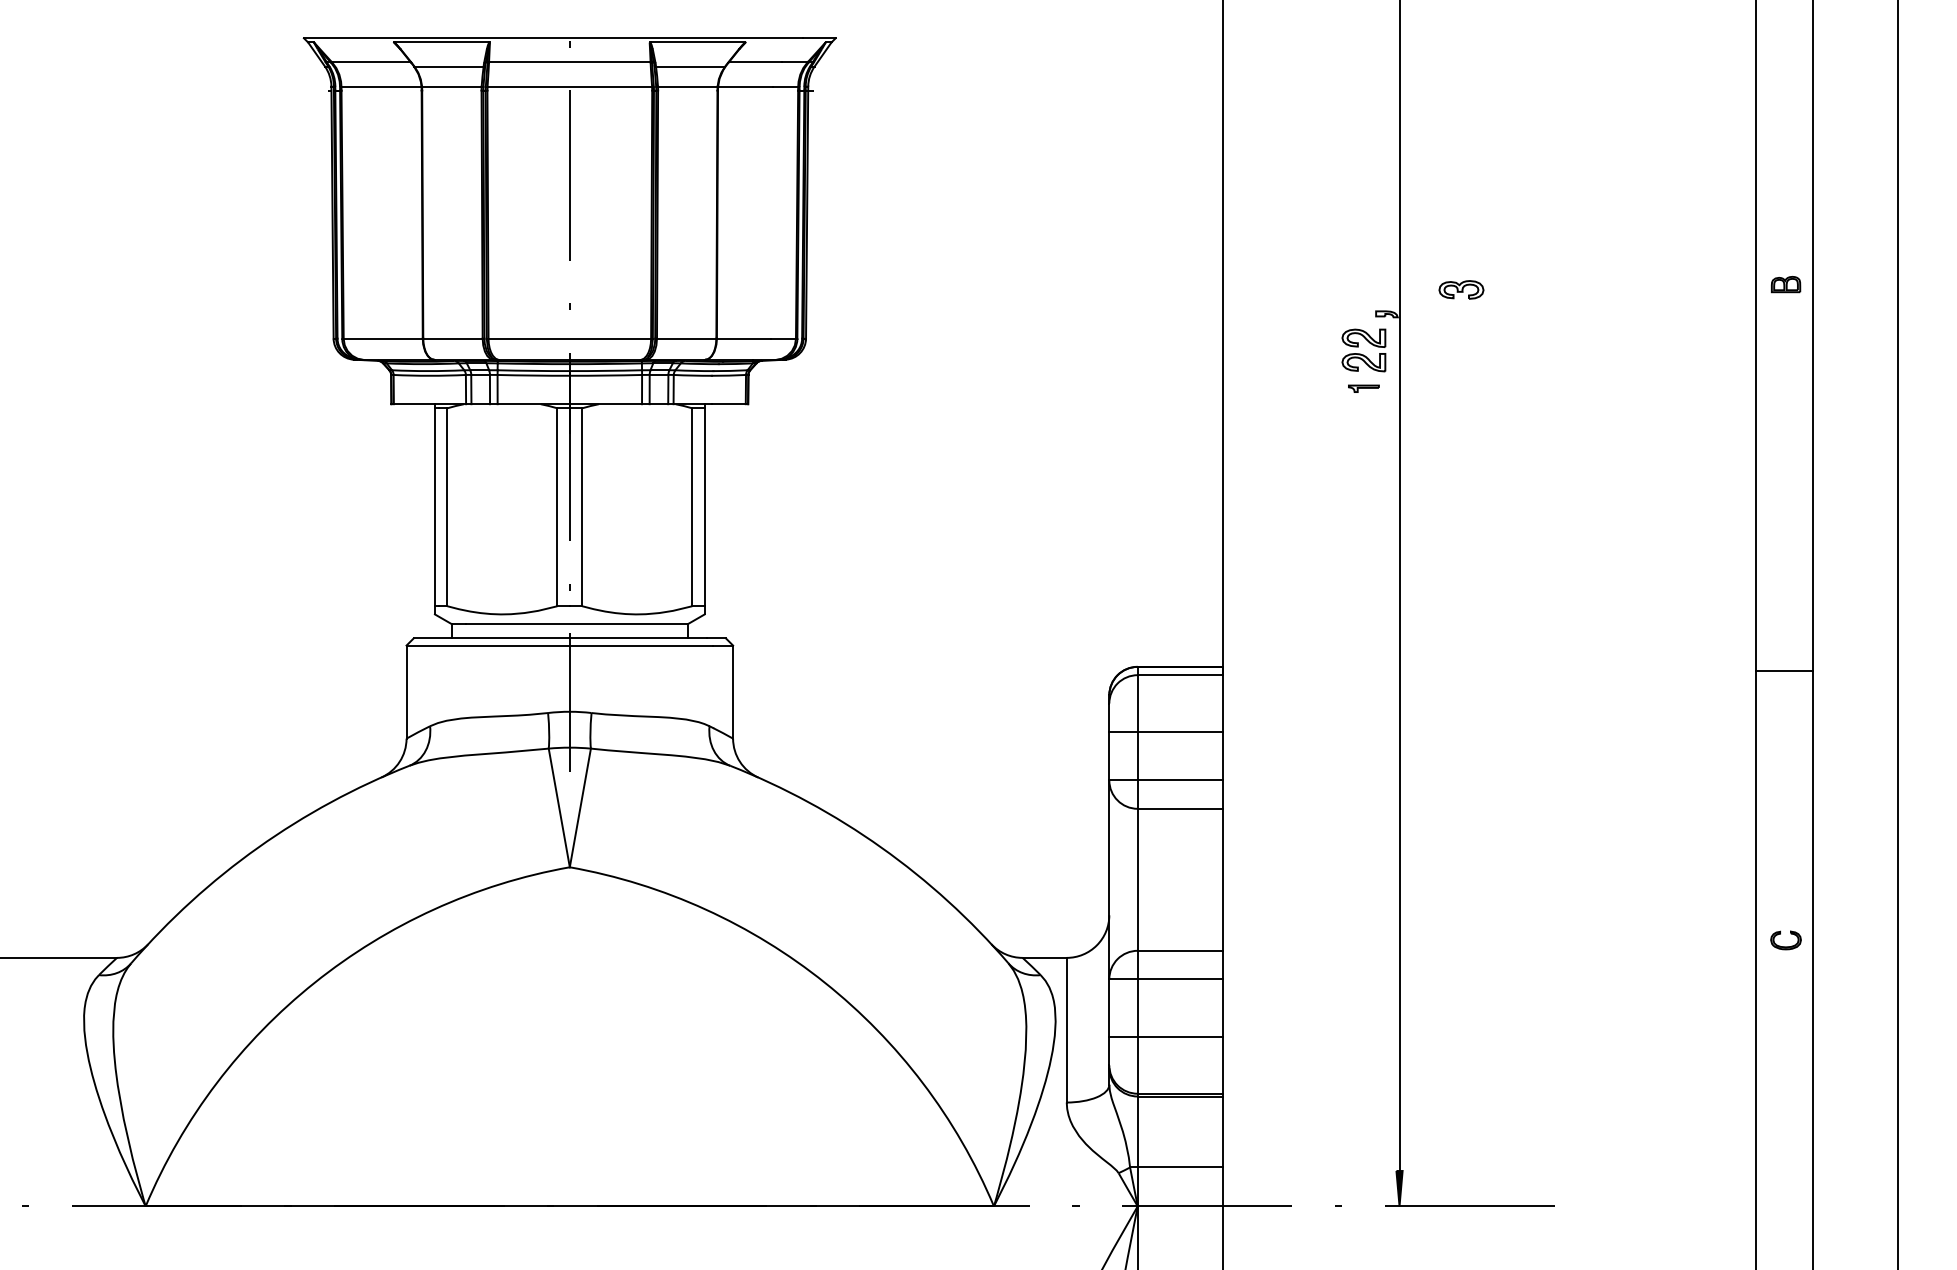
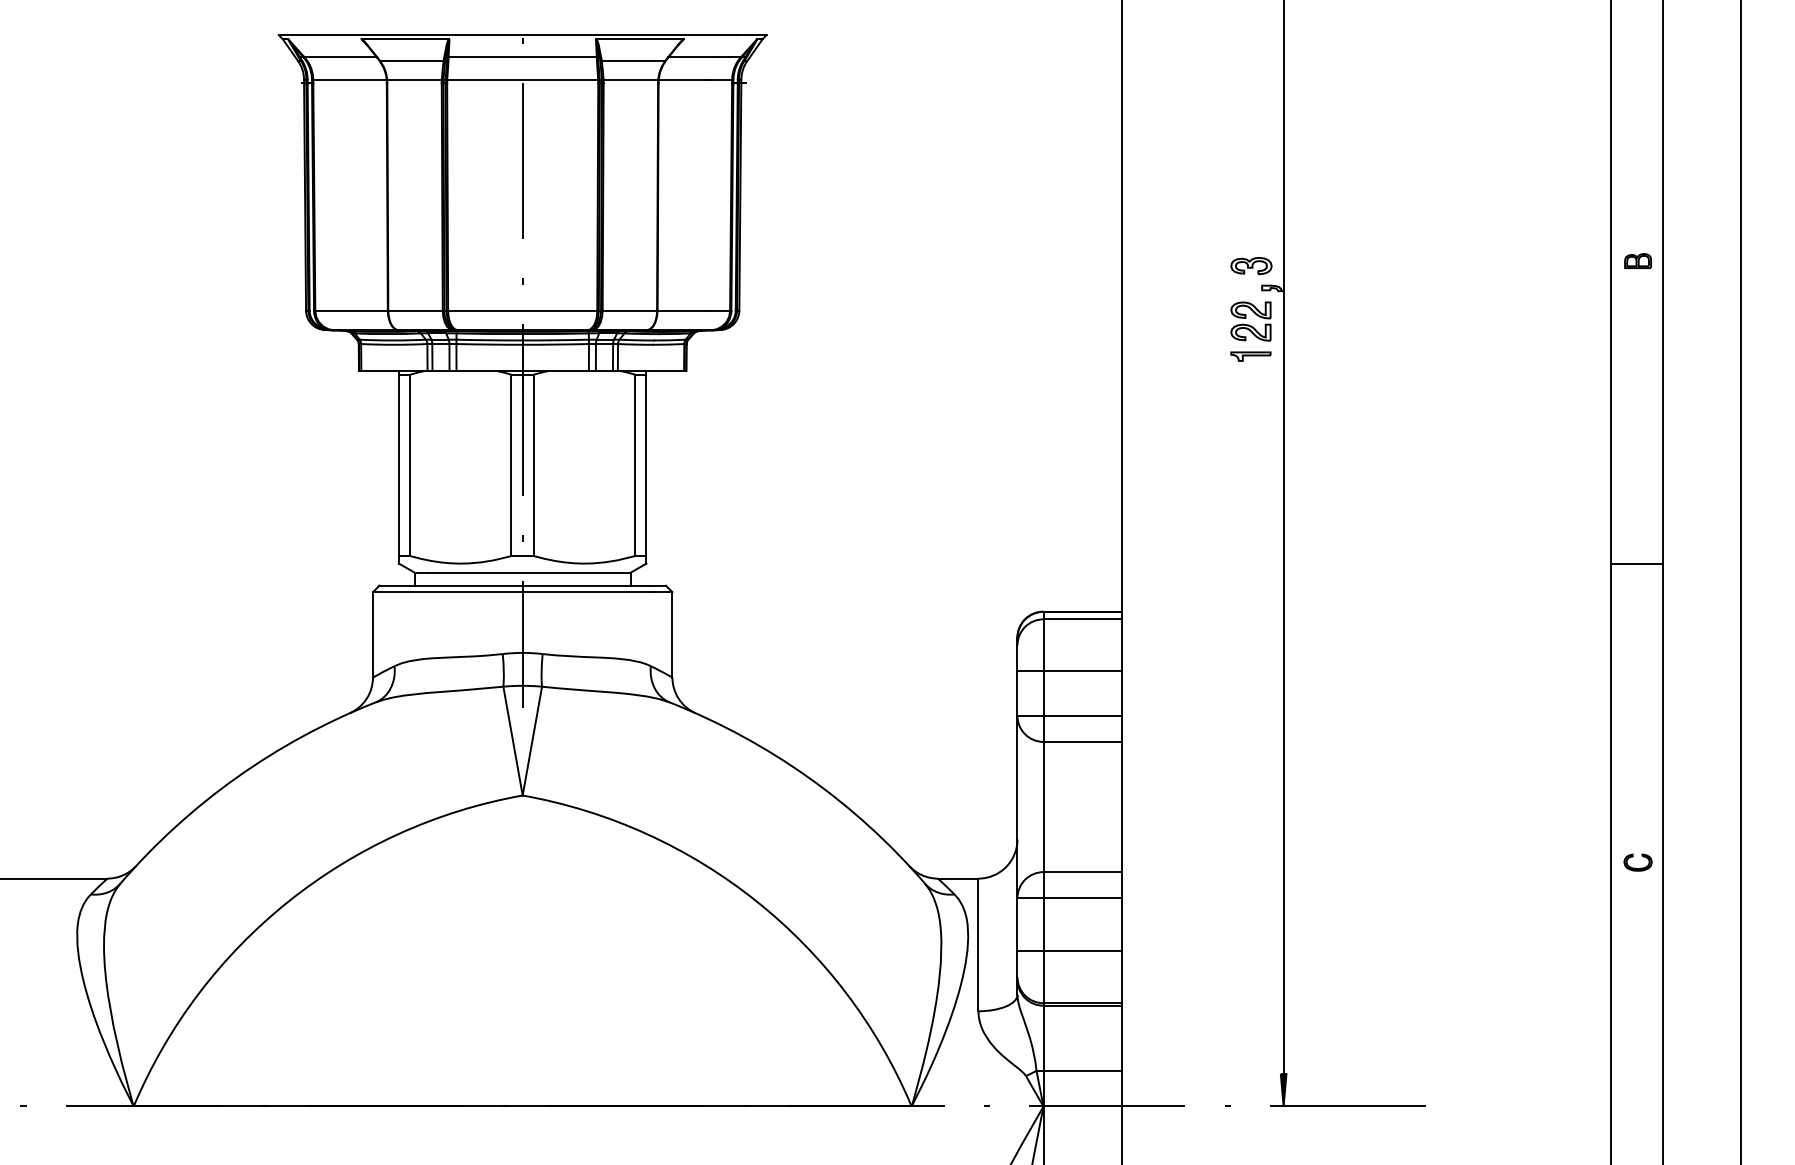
part: (1461, 289) -> (1251, 265), moved
part: (1363, 388) -> (1250, 356), size x1.43
line: (1784, 671) -> (1636, 564), moved

